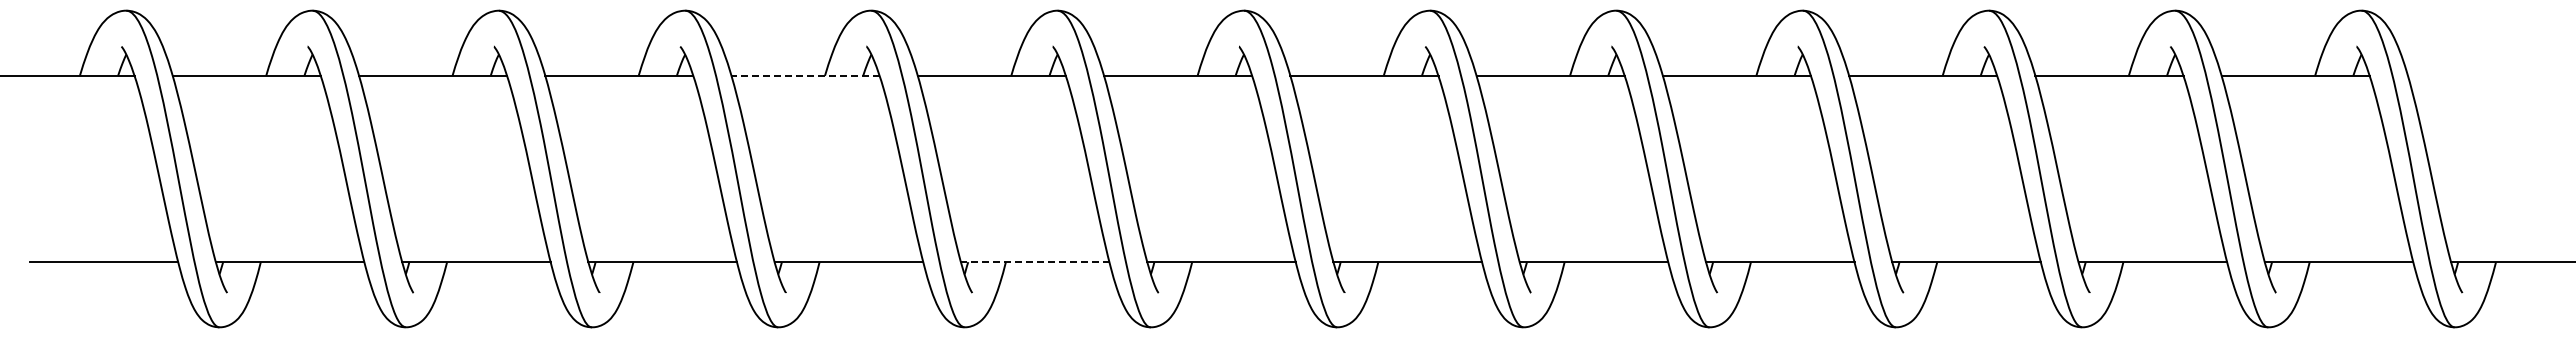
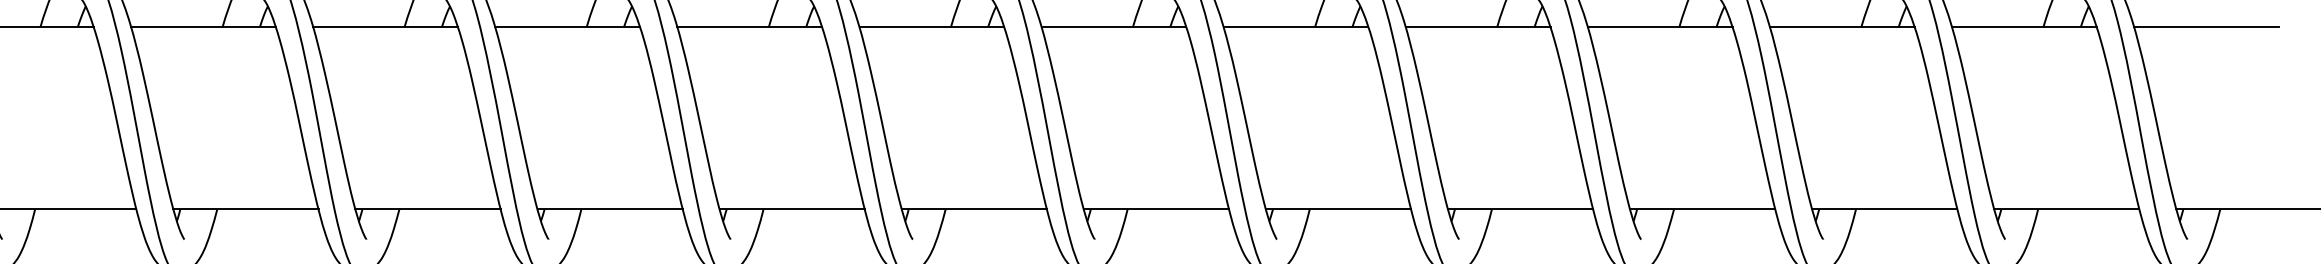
line: (805, 75) -> (567, 26), dashed -> solid
line: (2481, 75) -> (2206, 26), added
line: (1034, 262) -> (791, 209), dashed -> solid

